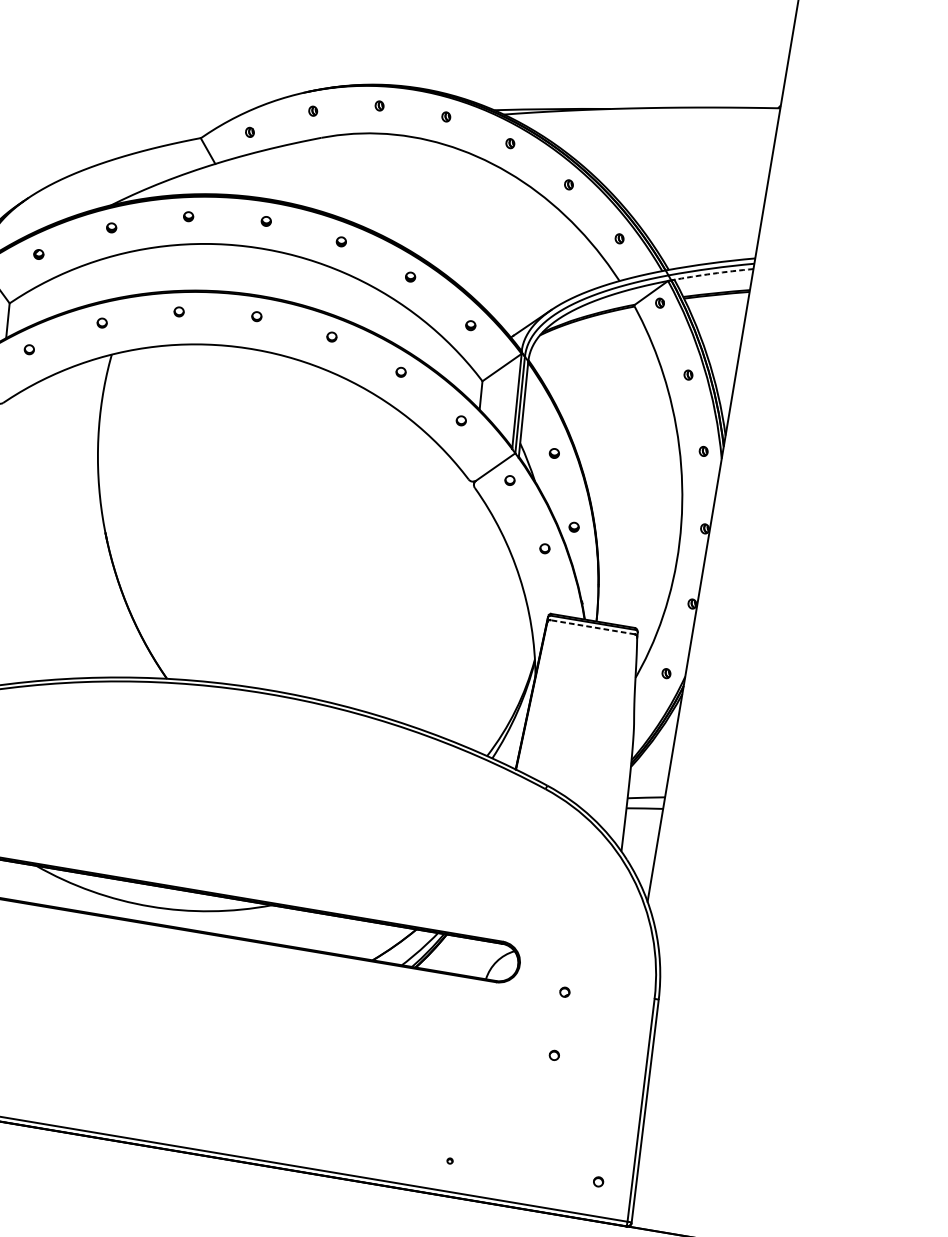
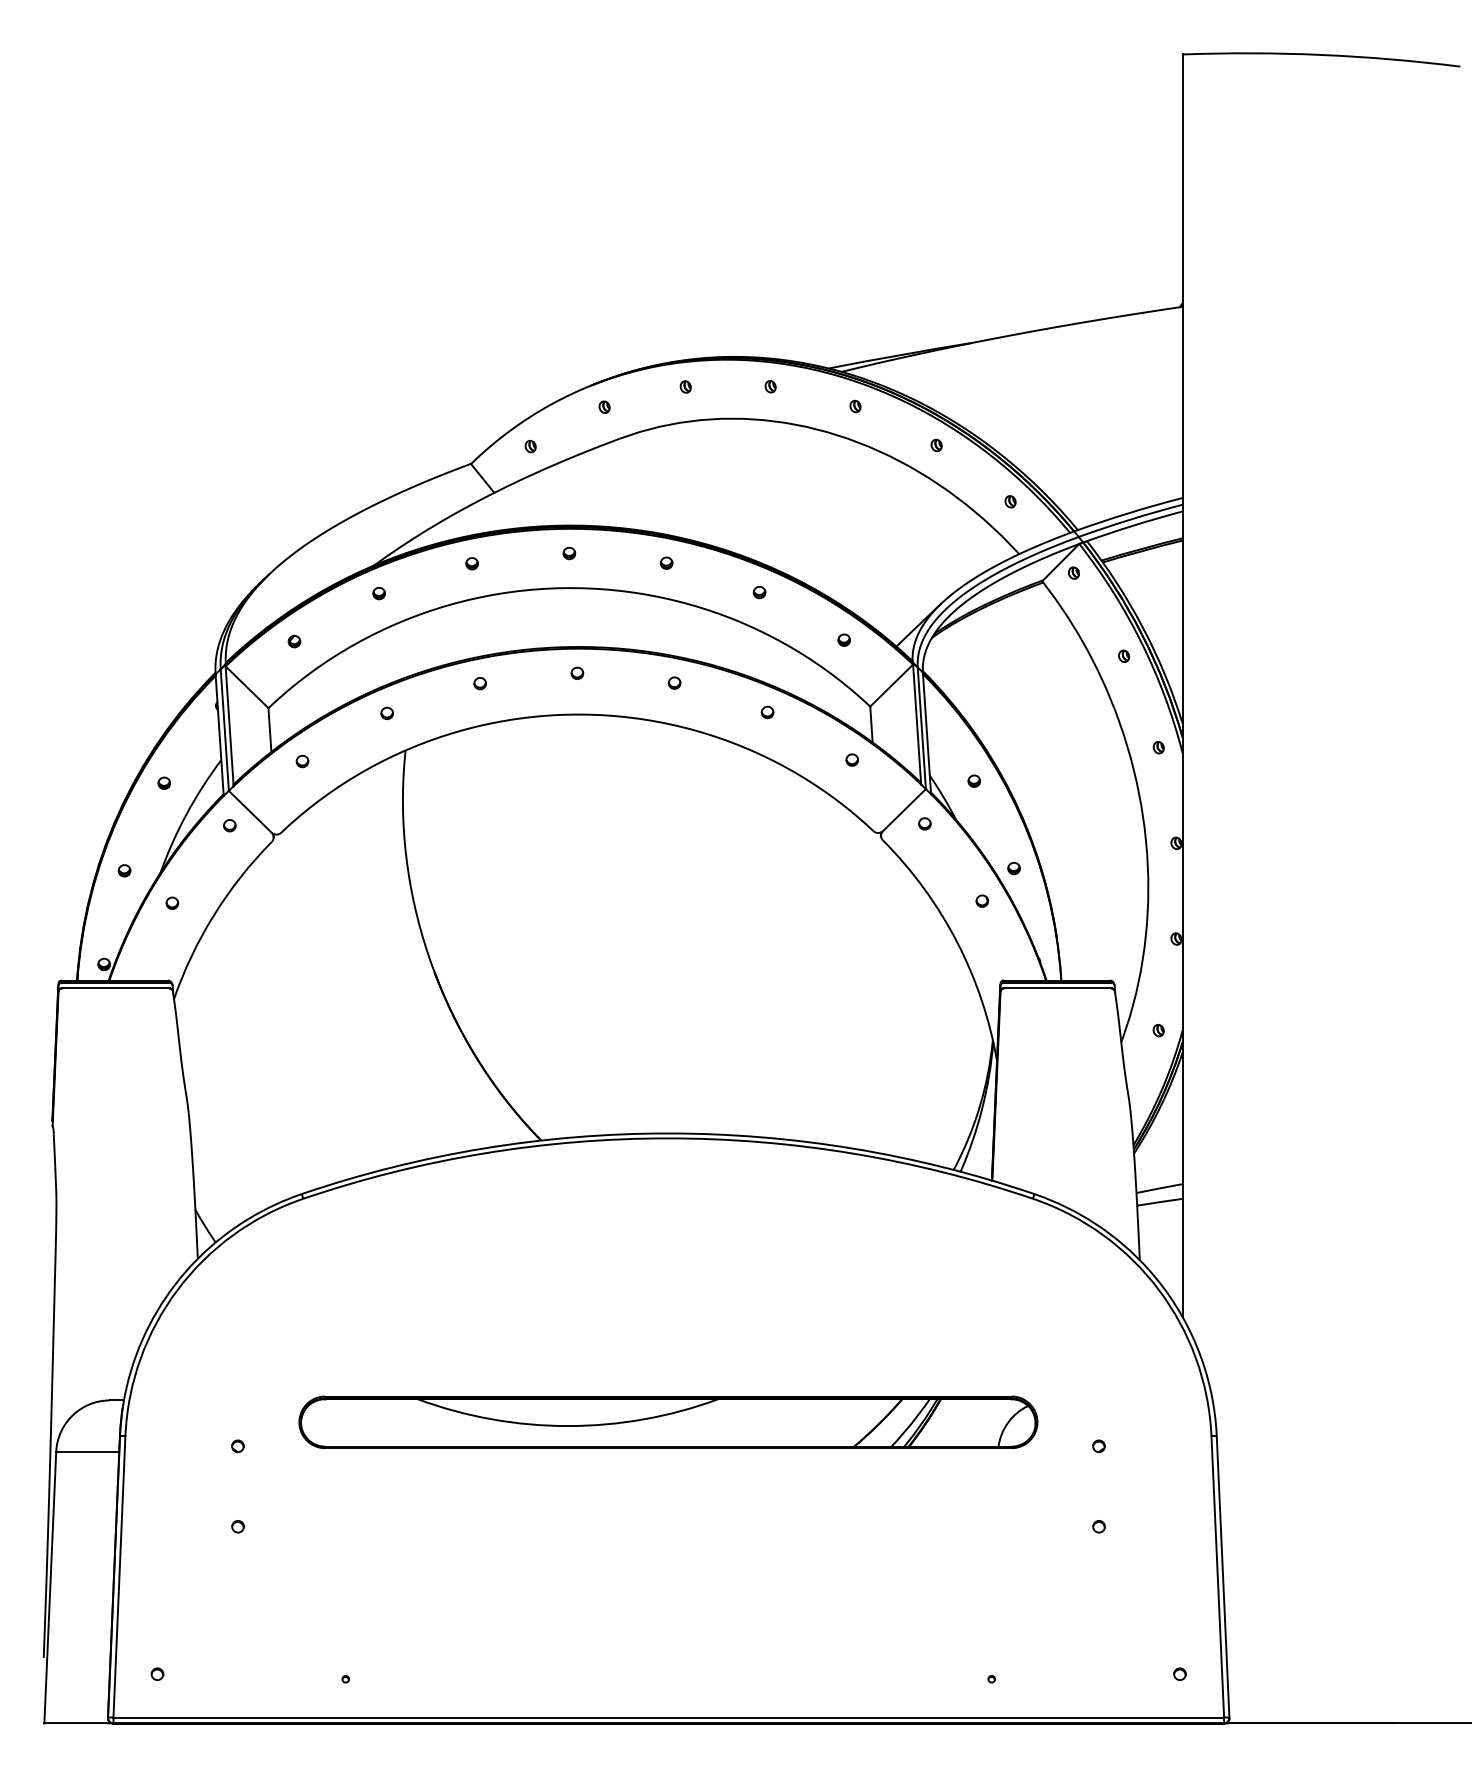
arc: (712, 273) -> (1132, 525), dashed -> solid
line: (592, 627) -> (1057, 988), dashed -> solid

